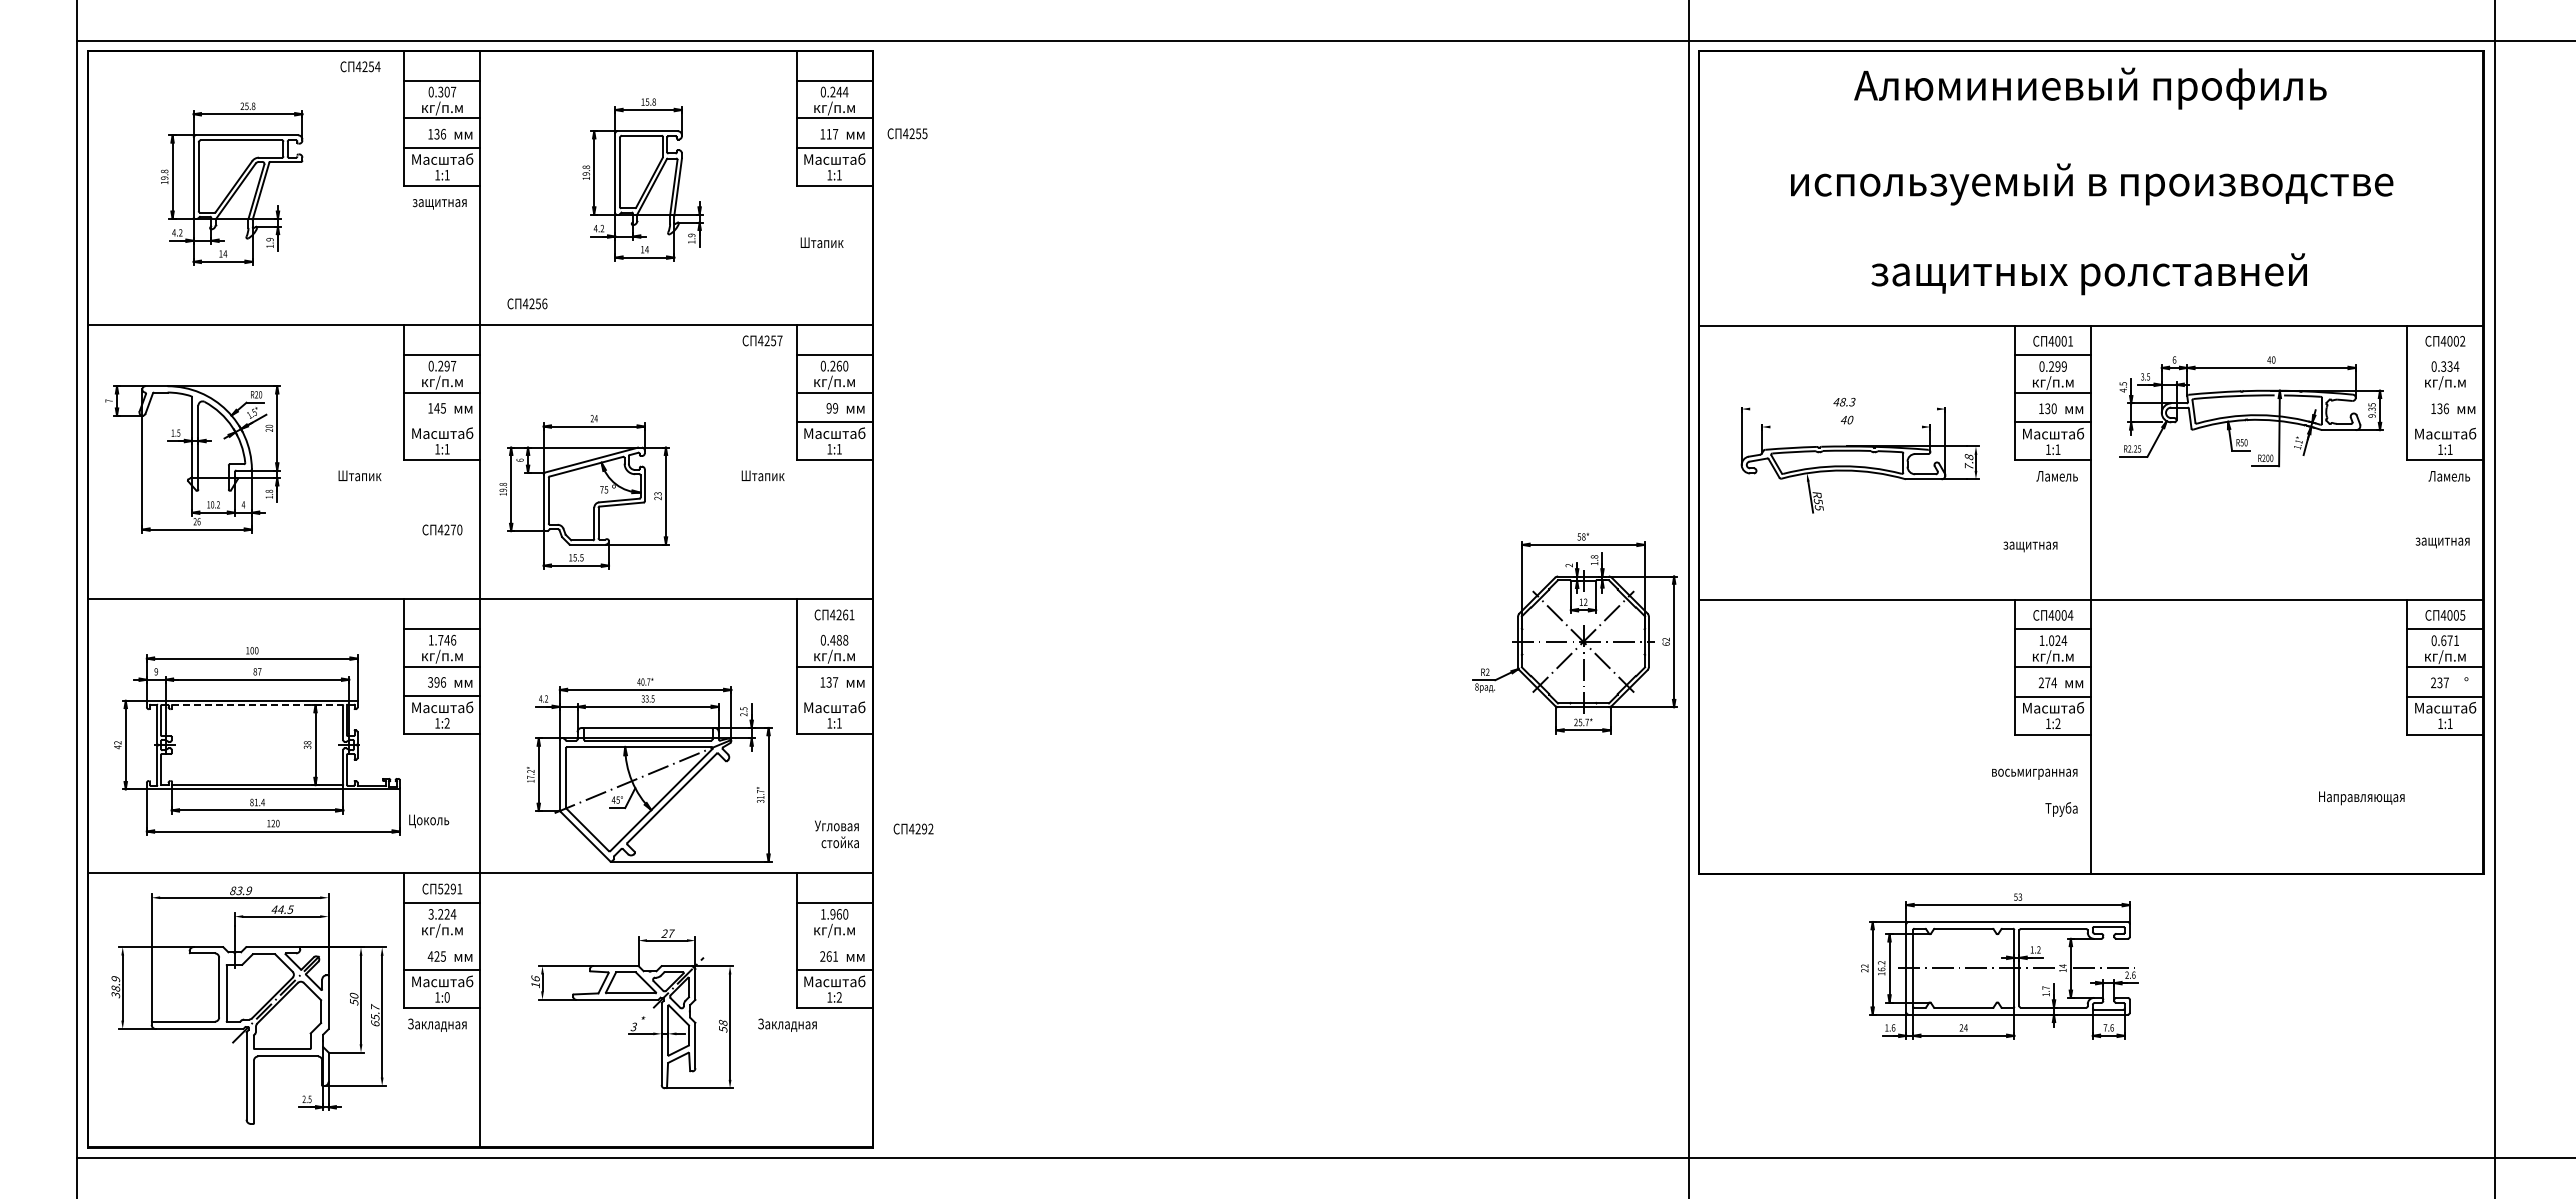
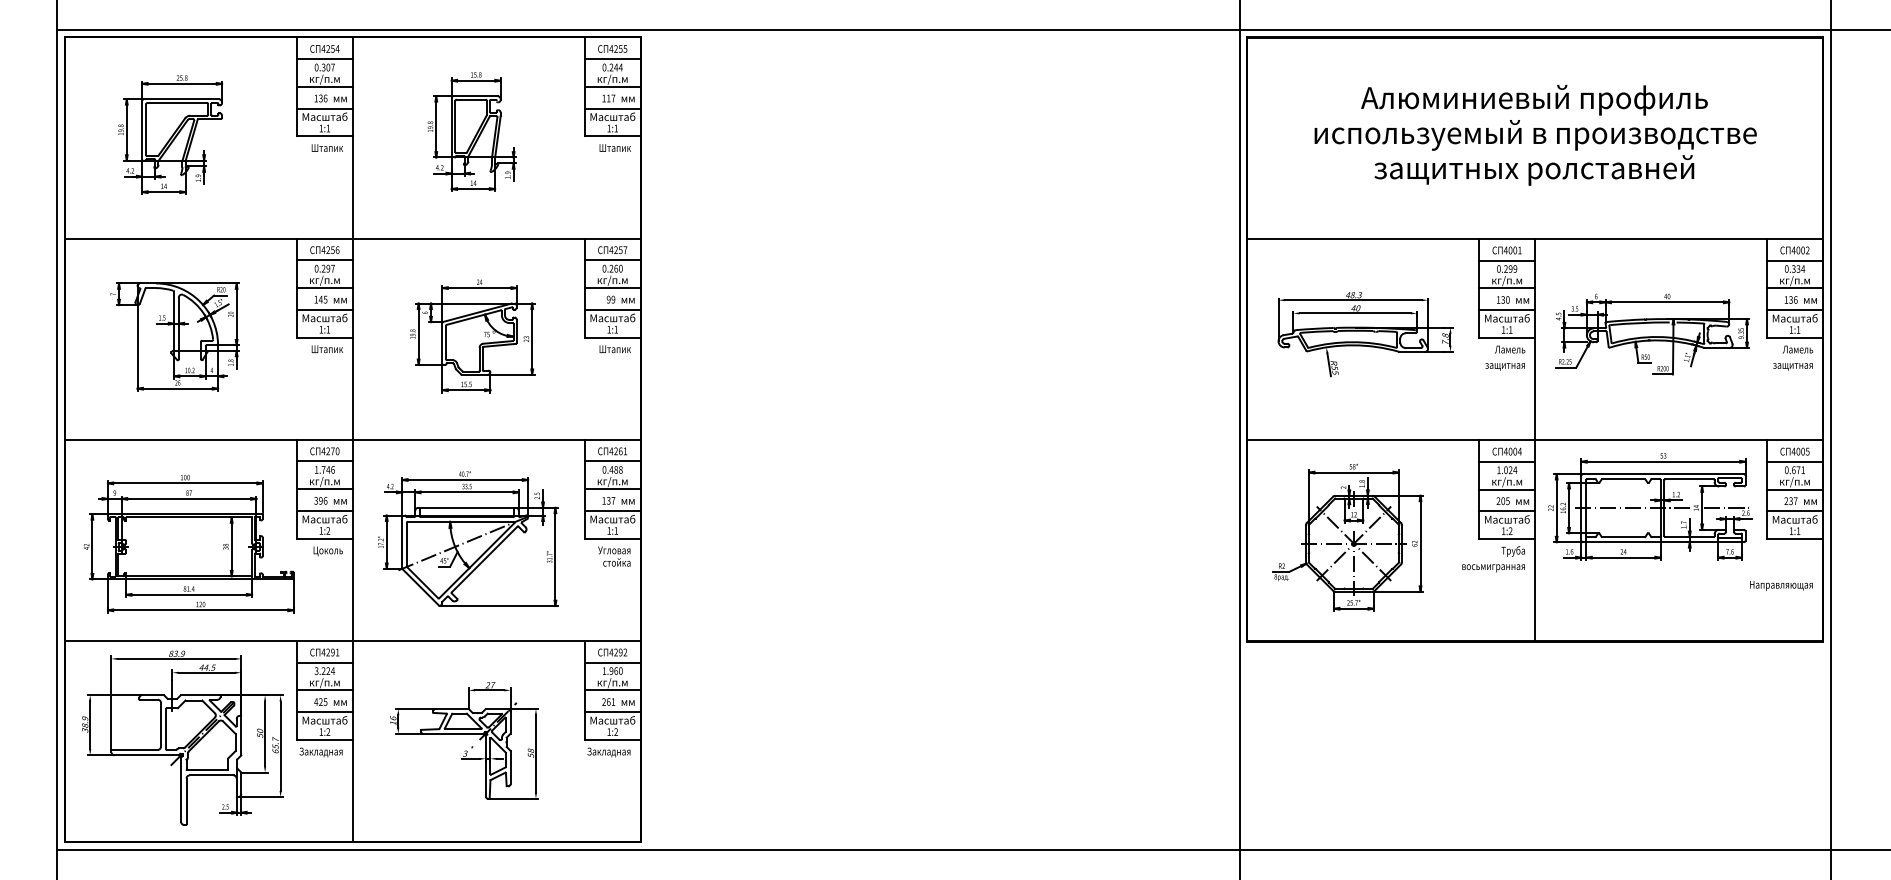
text: (360, 66) -> (324, 48), moved
text: (2090, 88) -> (1534, 100), moved
text: (907, 133) -> (612, 48), moved
text: (439, 202) -> (322, 148), защитная -> Штапик
text: (821, 242) -> (614, 147), moved
text: (2088, 274) -> (1533, 170), moved
text: (527, 303) -> (324, 249), moved
text: (762, 340) -> (612, 249), moved
line: (2445, 355) -> (1795, 260), added
line: (2445, 392) -> (1795, 288), added
line: (1843, 409) -> (1353, 300), added
part: (2251, 411) -> (1652, 334), moved
line: (442, 422) -> (324, 310), added
line: (2445, 422) -> (1795, 310), added
line: (1845, 427) -> (1354, 313), added
part: (192, 459) -> (174, 337), moved
text: (359, 475) -> (327, 348), moved
text: (762, 475) -> (614, 348), moved
part: (584, 492) -> (472, 336), moved
text: (442, 529) -> (324, 451), moved
text: (2442, 542) -> (1792, 366), moved
text: (2030, 546) -> (1505, 366), moved
line: (834, 628) -> (612, 461), added
part: (1574, 633) -> (1347, 537), moved
text: (2050, 682) -> (1505, 500), 274 -> 205
text: (2466, 682) -> (1810, 500), ° -> мм
line: (834, 696) -> (612, 511), added
line: (258, 705) -> (189, 517), dashed -> solid
part: (649, 770) -> (468, 539), moved
text: (2361, 798) -> (1781, 586), moved
text: (2061, 809) -> (1513, 551), moved
text: (429, 821) -> (328, 551), moved
text: (913, 828) -> (612, 652), moved
text: (836, 834) -> (614, 556), moved
text: (439, 888) -> (322, 652), 5291 -> 4291
line: (442, 940) -> (324, 690), added
line: (834, 940) -> (612, 690), added
part: (1999, 966) -> (1649, 506), moved
text: (446, 997) -> (327, 732), 1:0 -> 1:2
text: (787, 1024) -> (608, 751), moved

